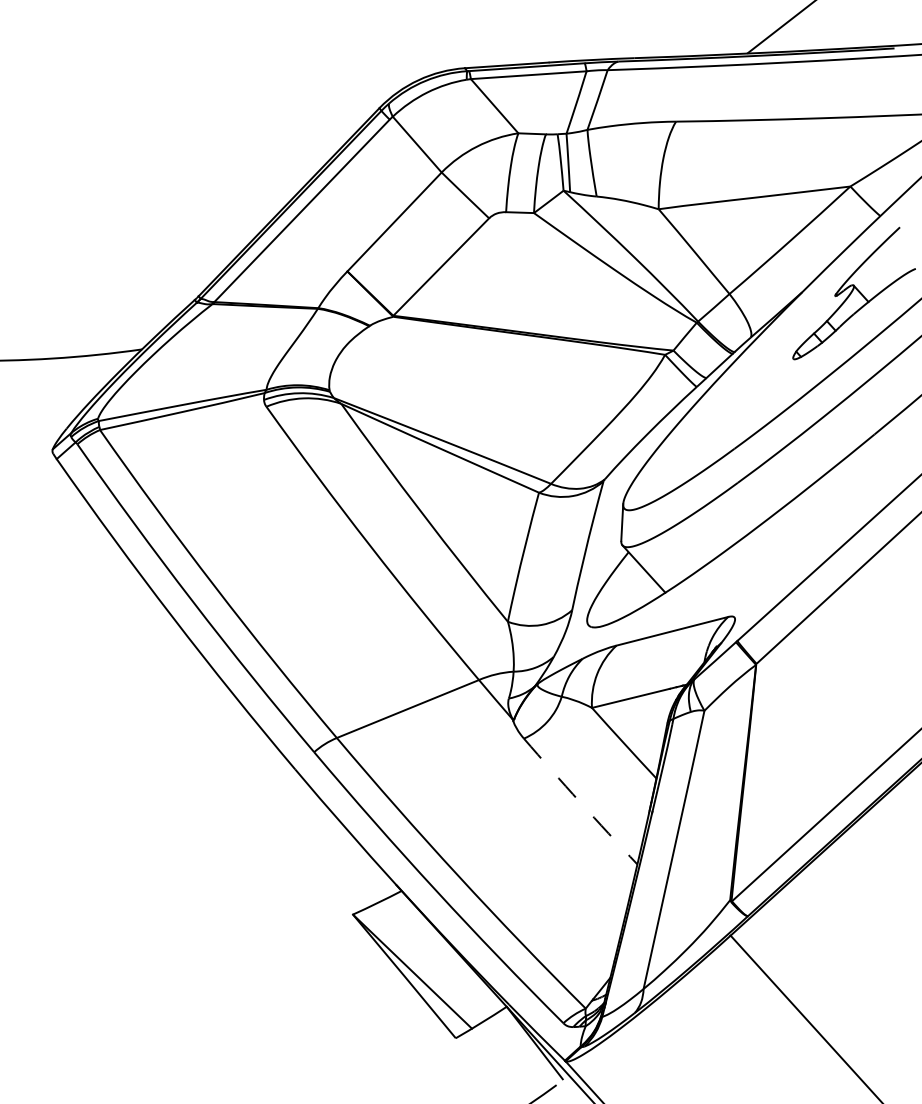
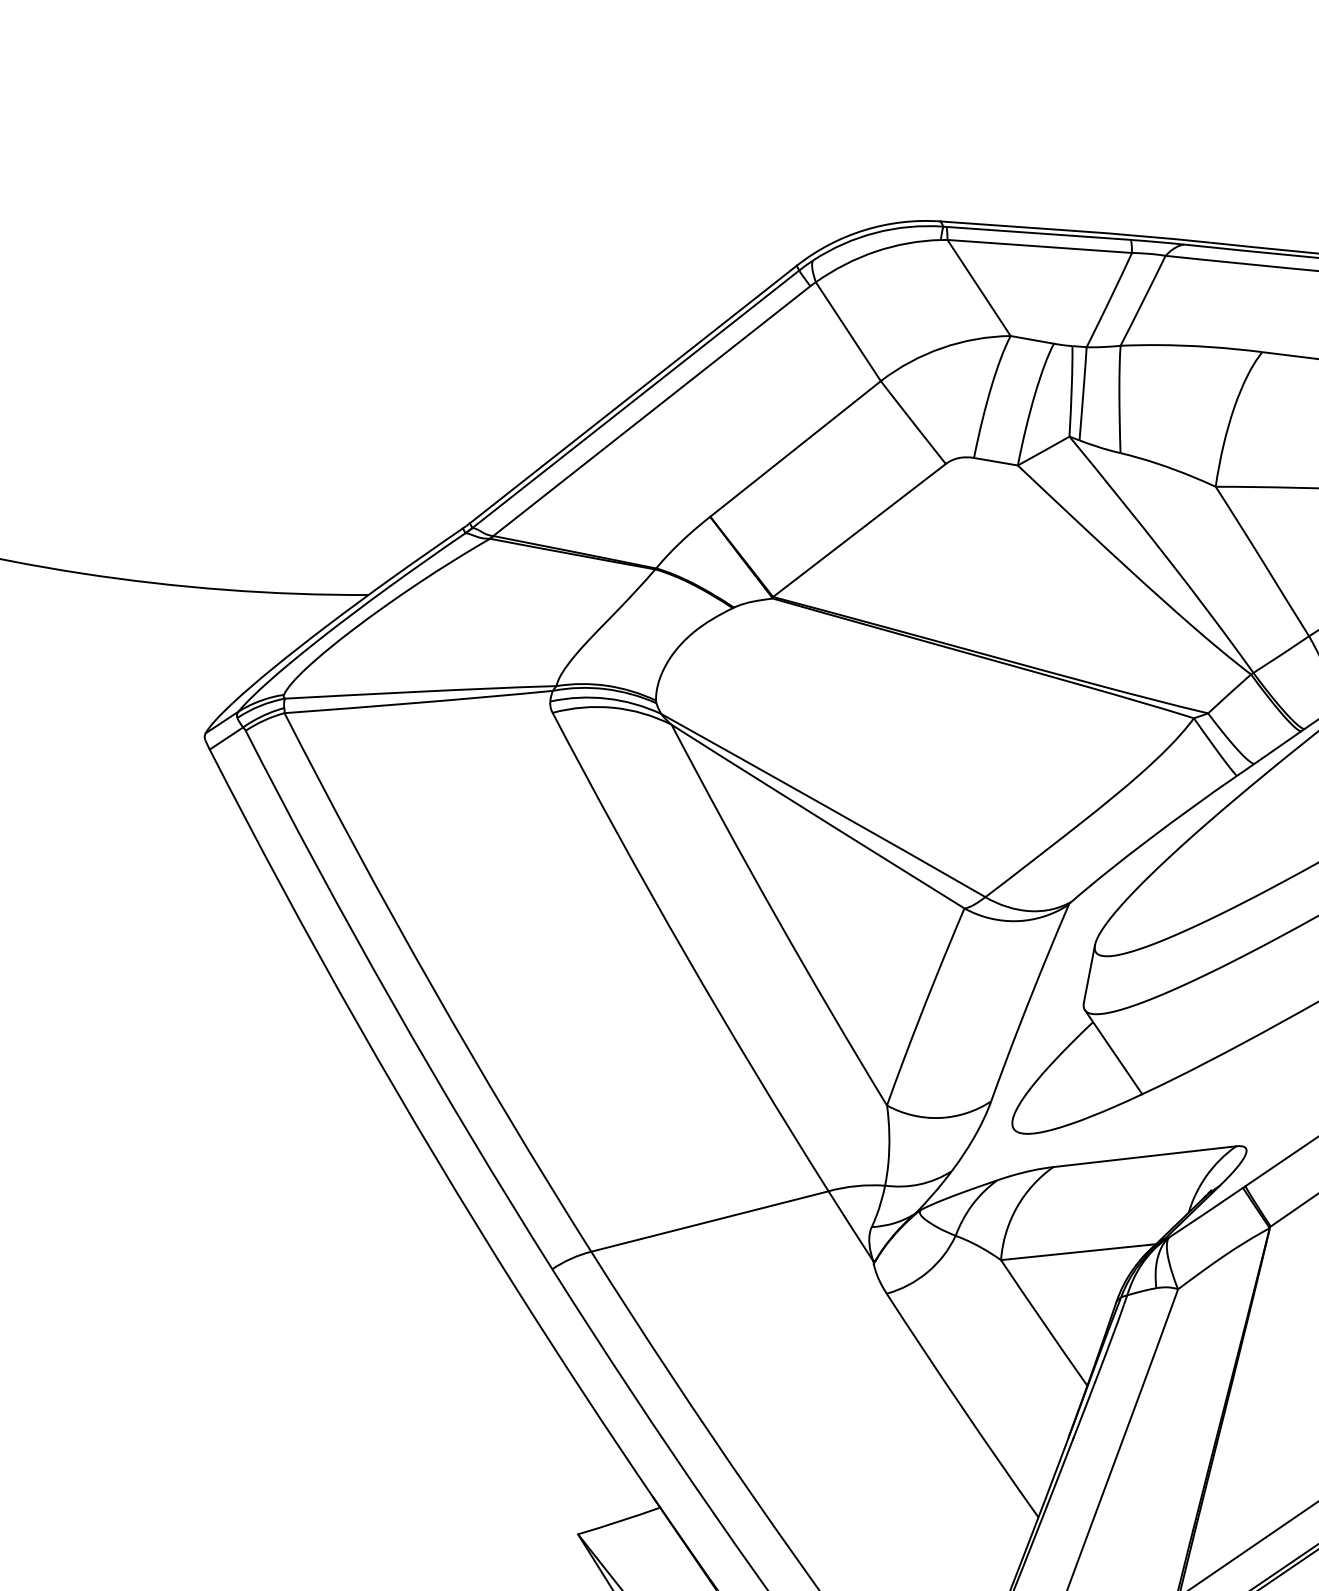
arc: (580, 802) -> (962, 1407), dashed -> solid

